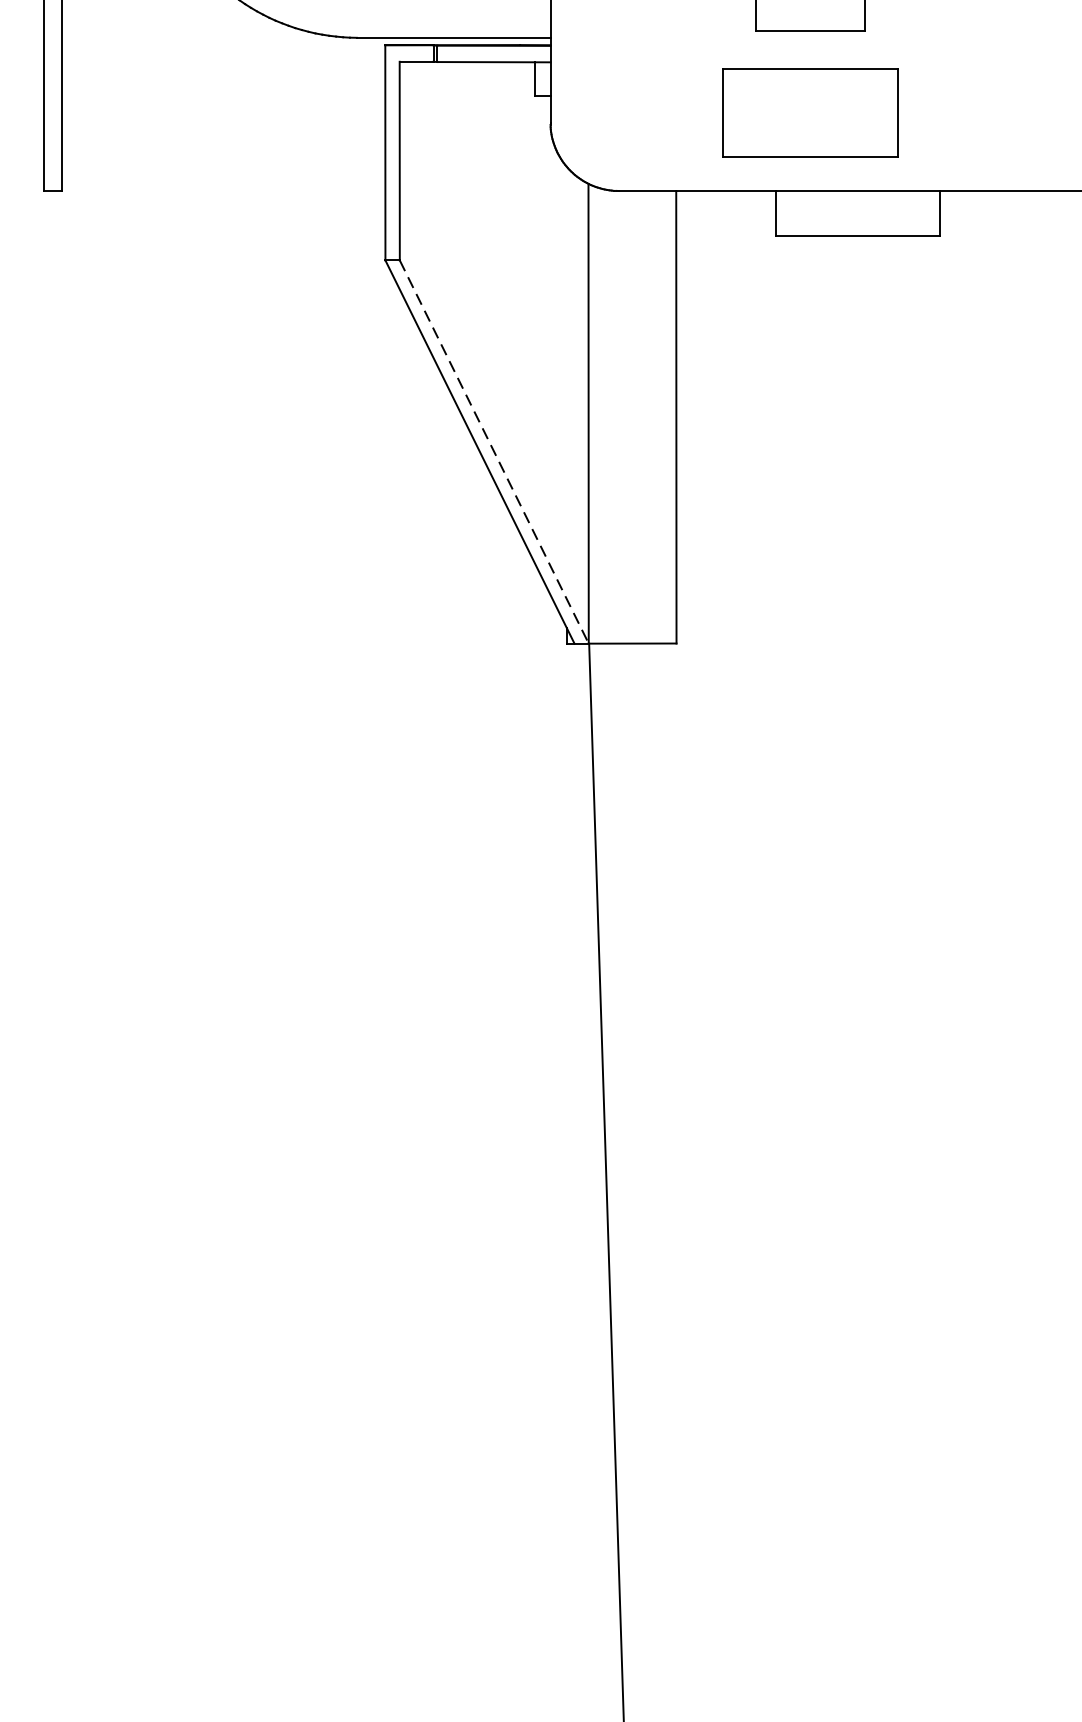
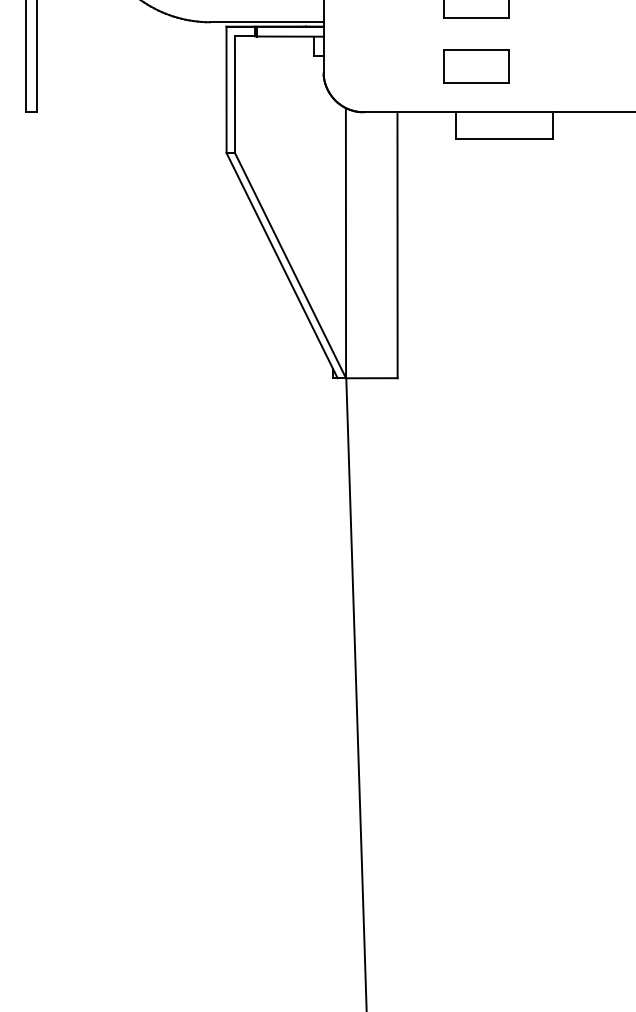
part: (810, 113) -> (476, 66), size x0.62
line: (494, 451) -> (290, 265), dashed -> solid

